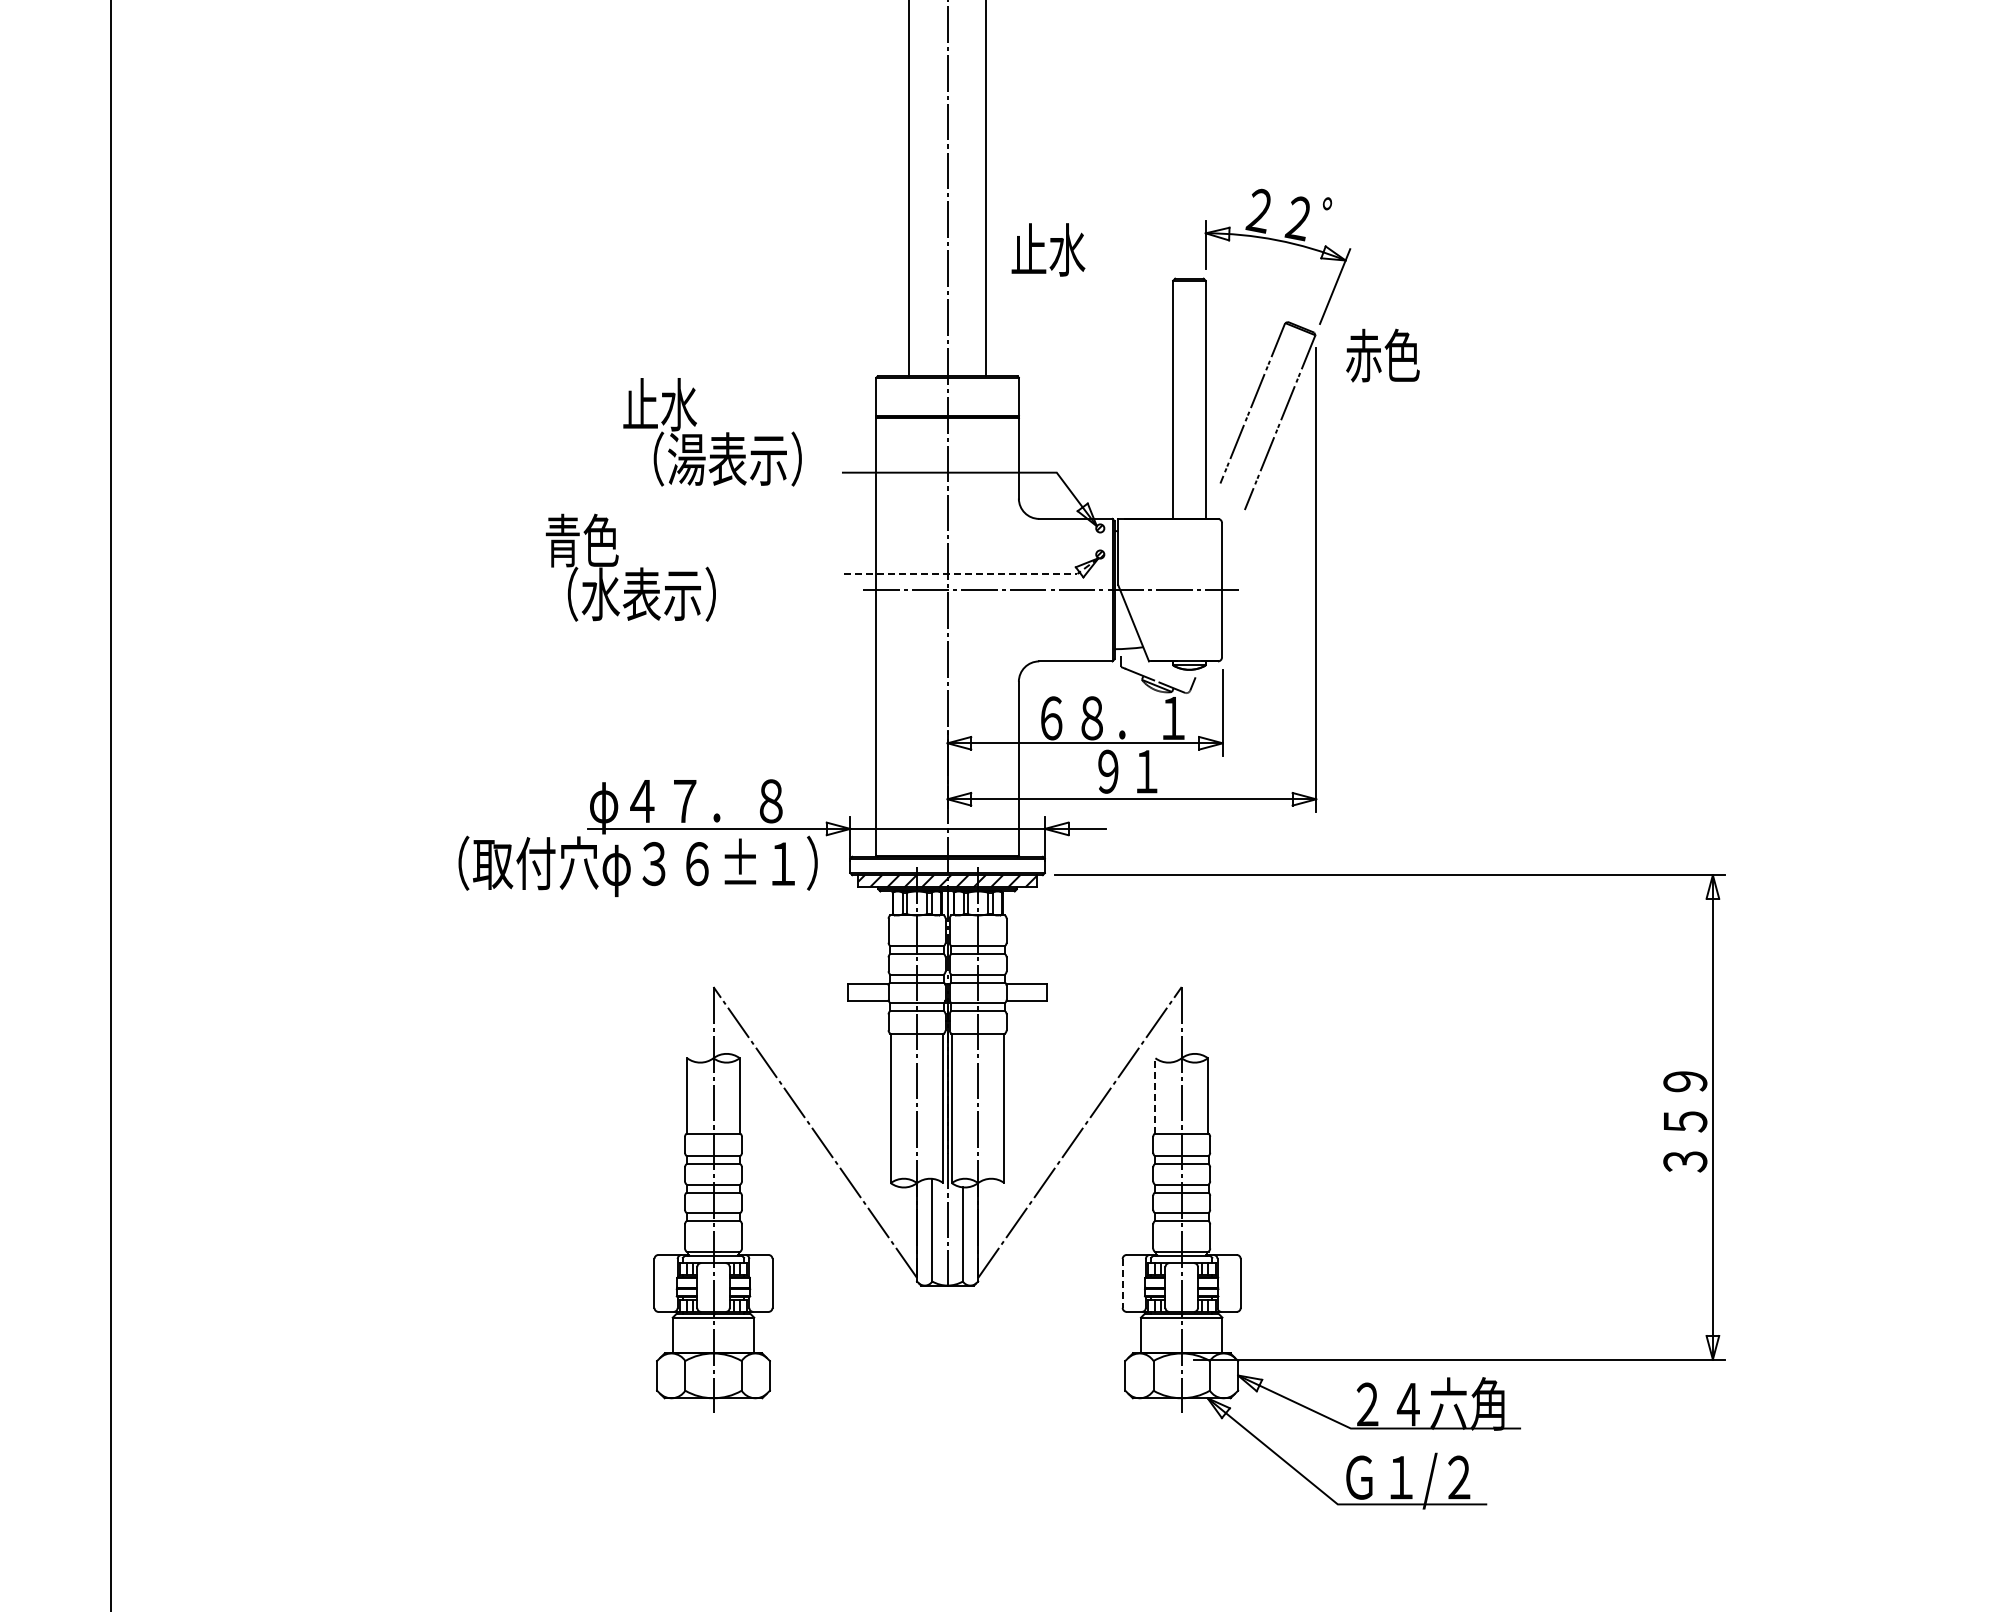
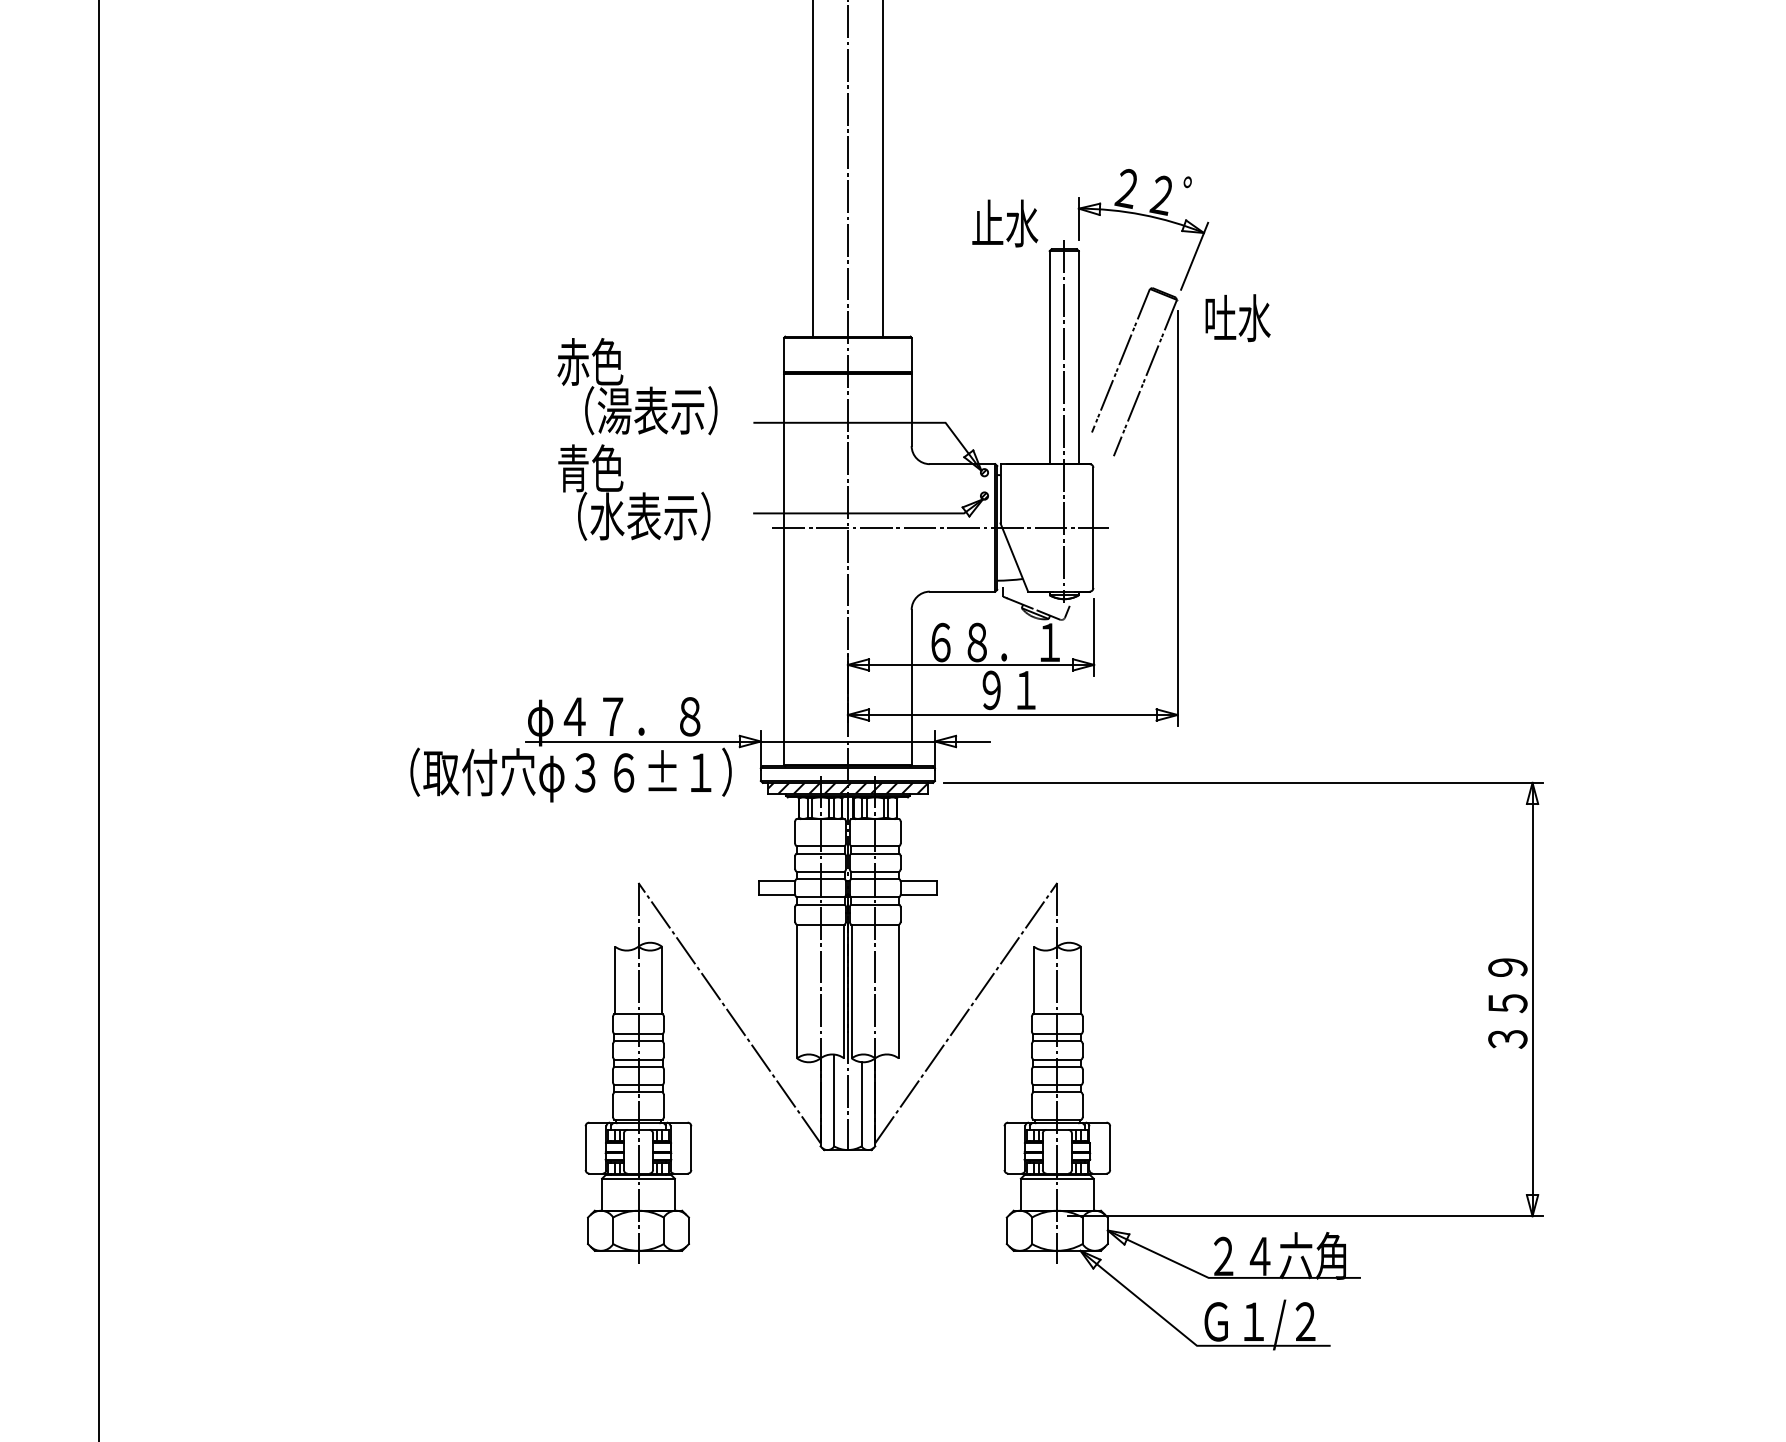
text: (1048, 249) -> (1005, 223), moved
text: (1383, 355) -> (1237, 317), 赤色 -> 吐水
text: (659, 404) -> (590, 361), 止水 -> 赤色
line: (1189, 471) -> (1064, 421), added
text: (630, 567) -> (634, 492), moved
line: (973, 573) -> (871, 513), dashed -> solid
line: (1155, 1095) -> (1033, 979), dashed -> solid
line: (1122, 1283) -> (1004, 1148), dashed -> solid

